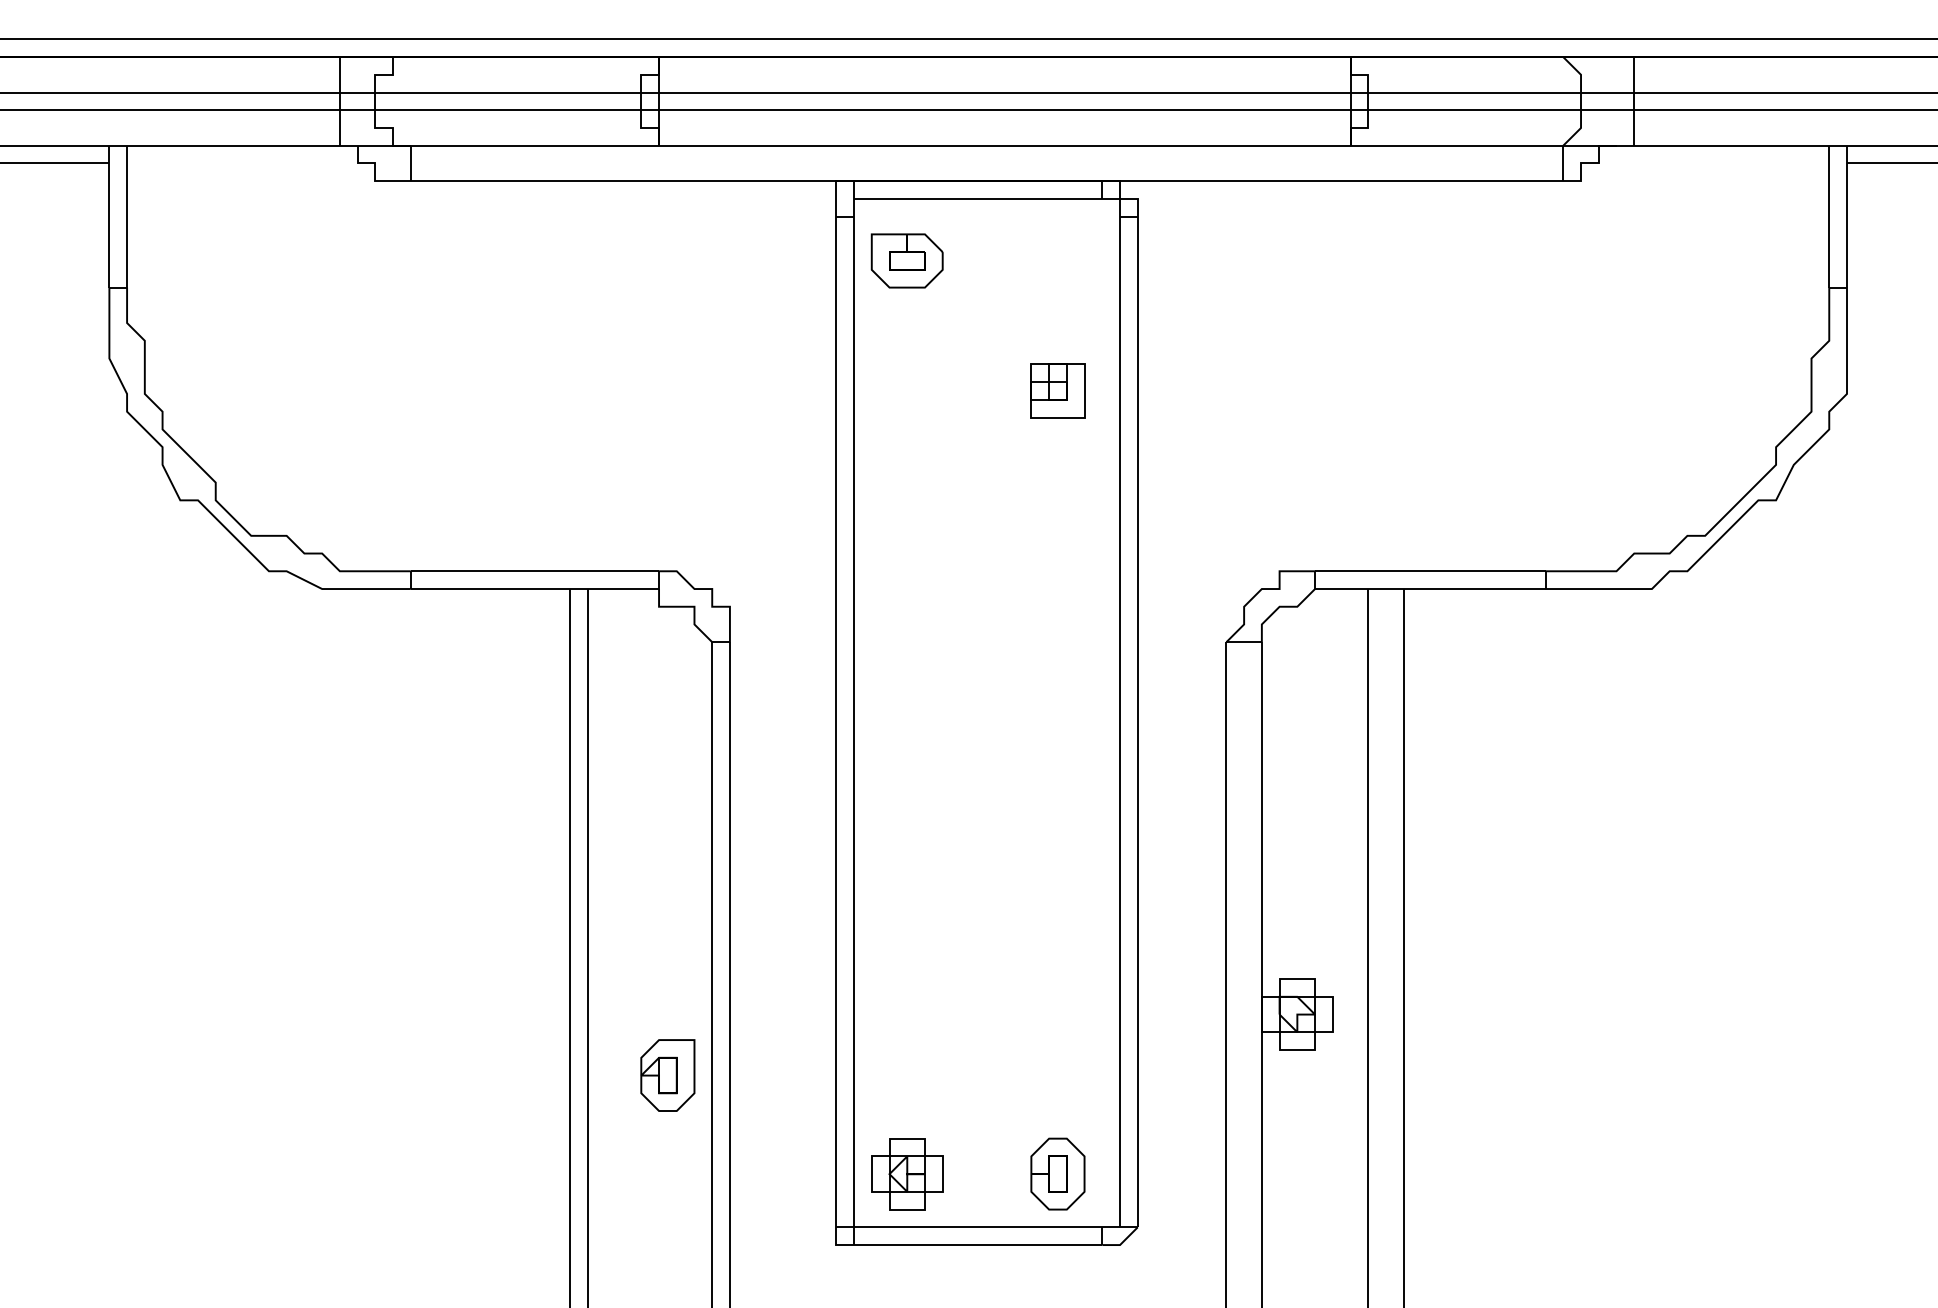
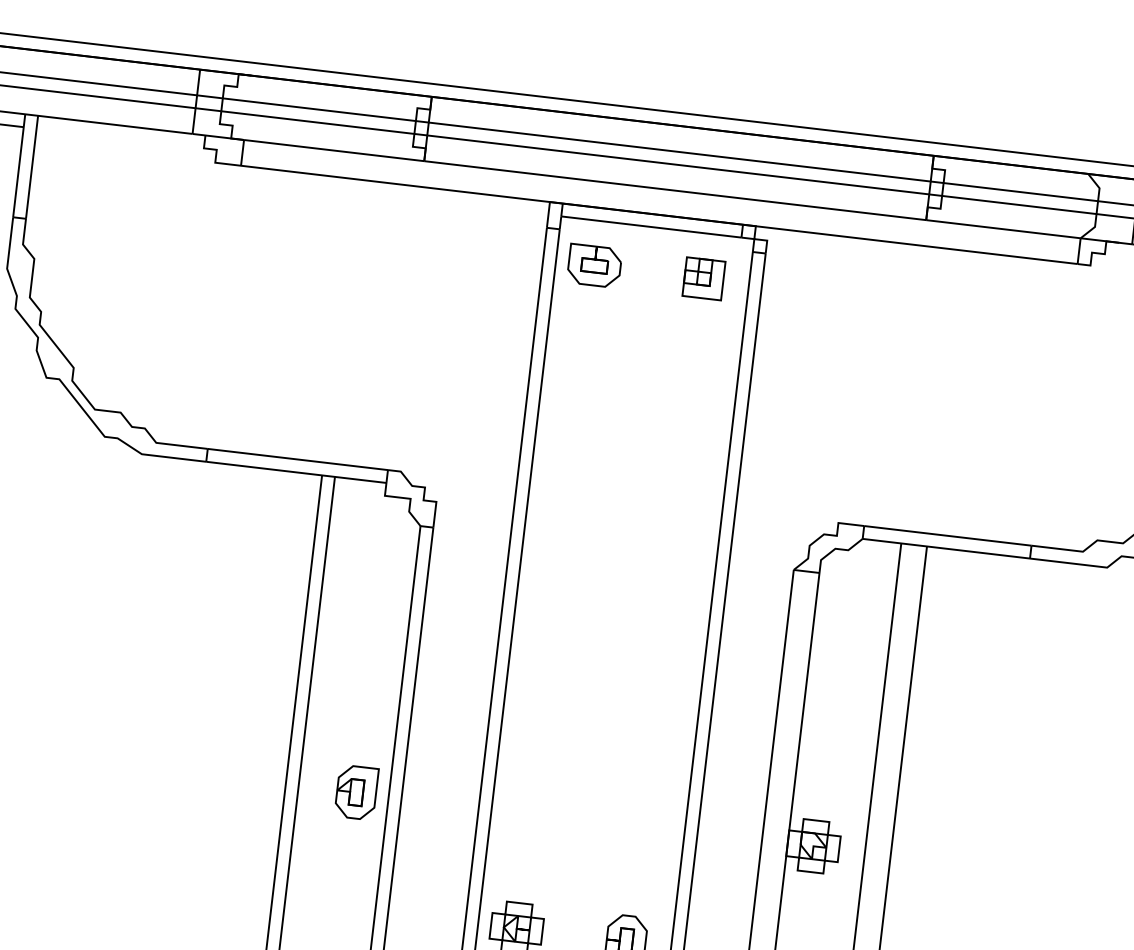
part: (1057, 390) -> (703, 278), moved
part: (667, 1075) -> (356, 792), moved

